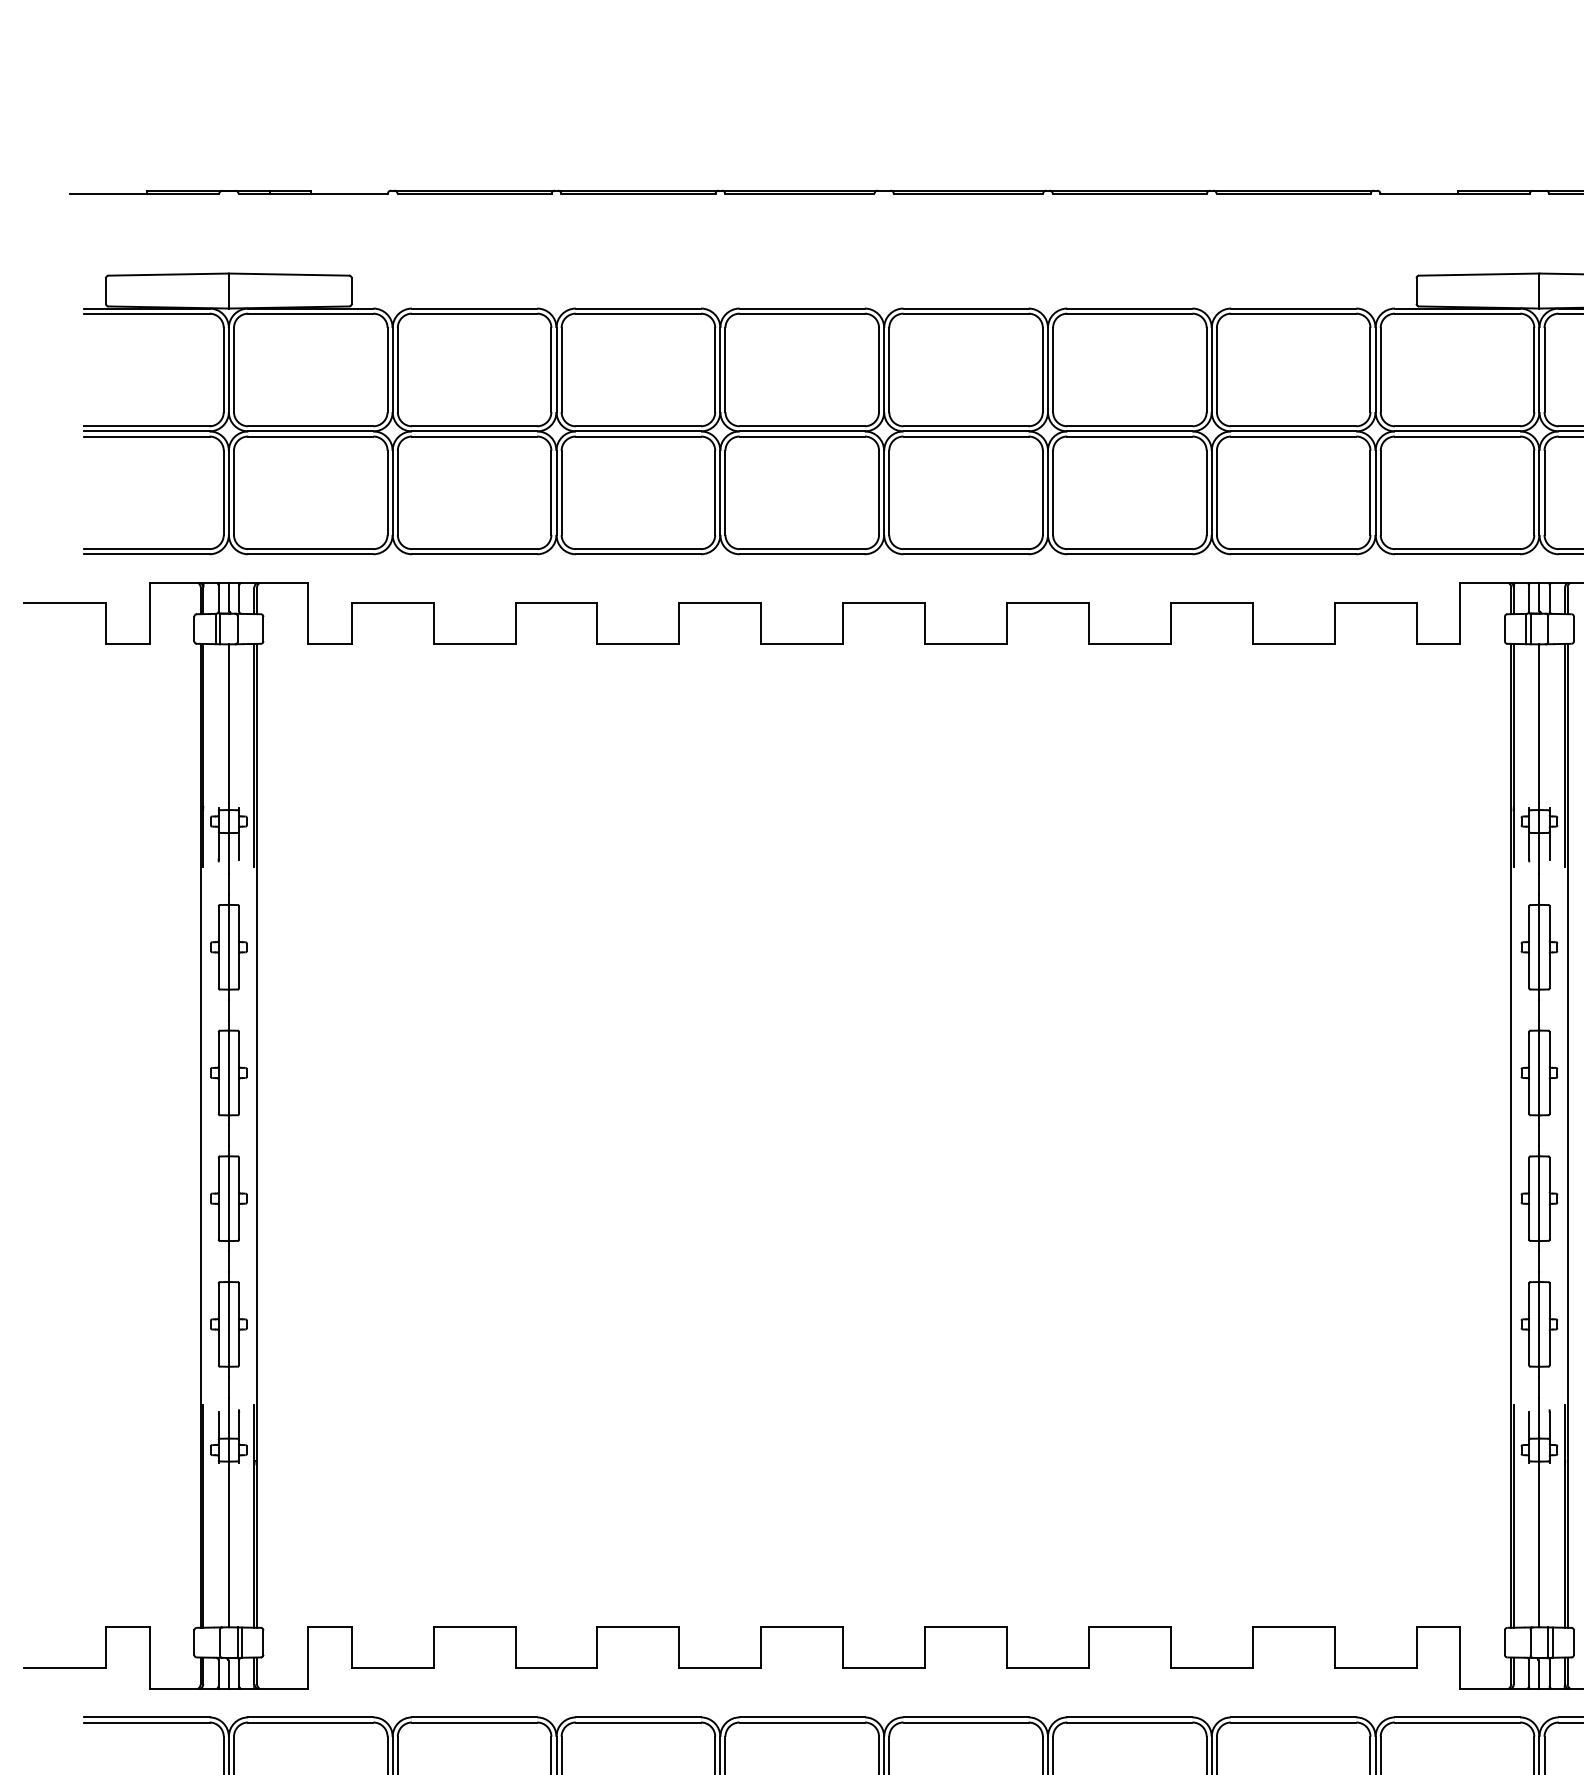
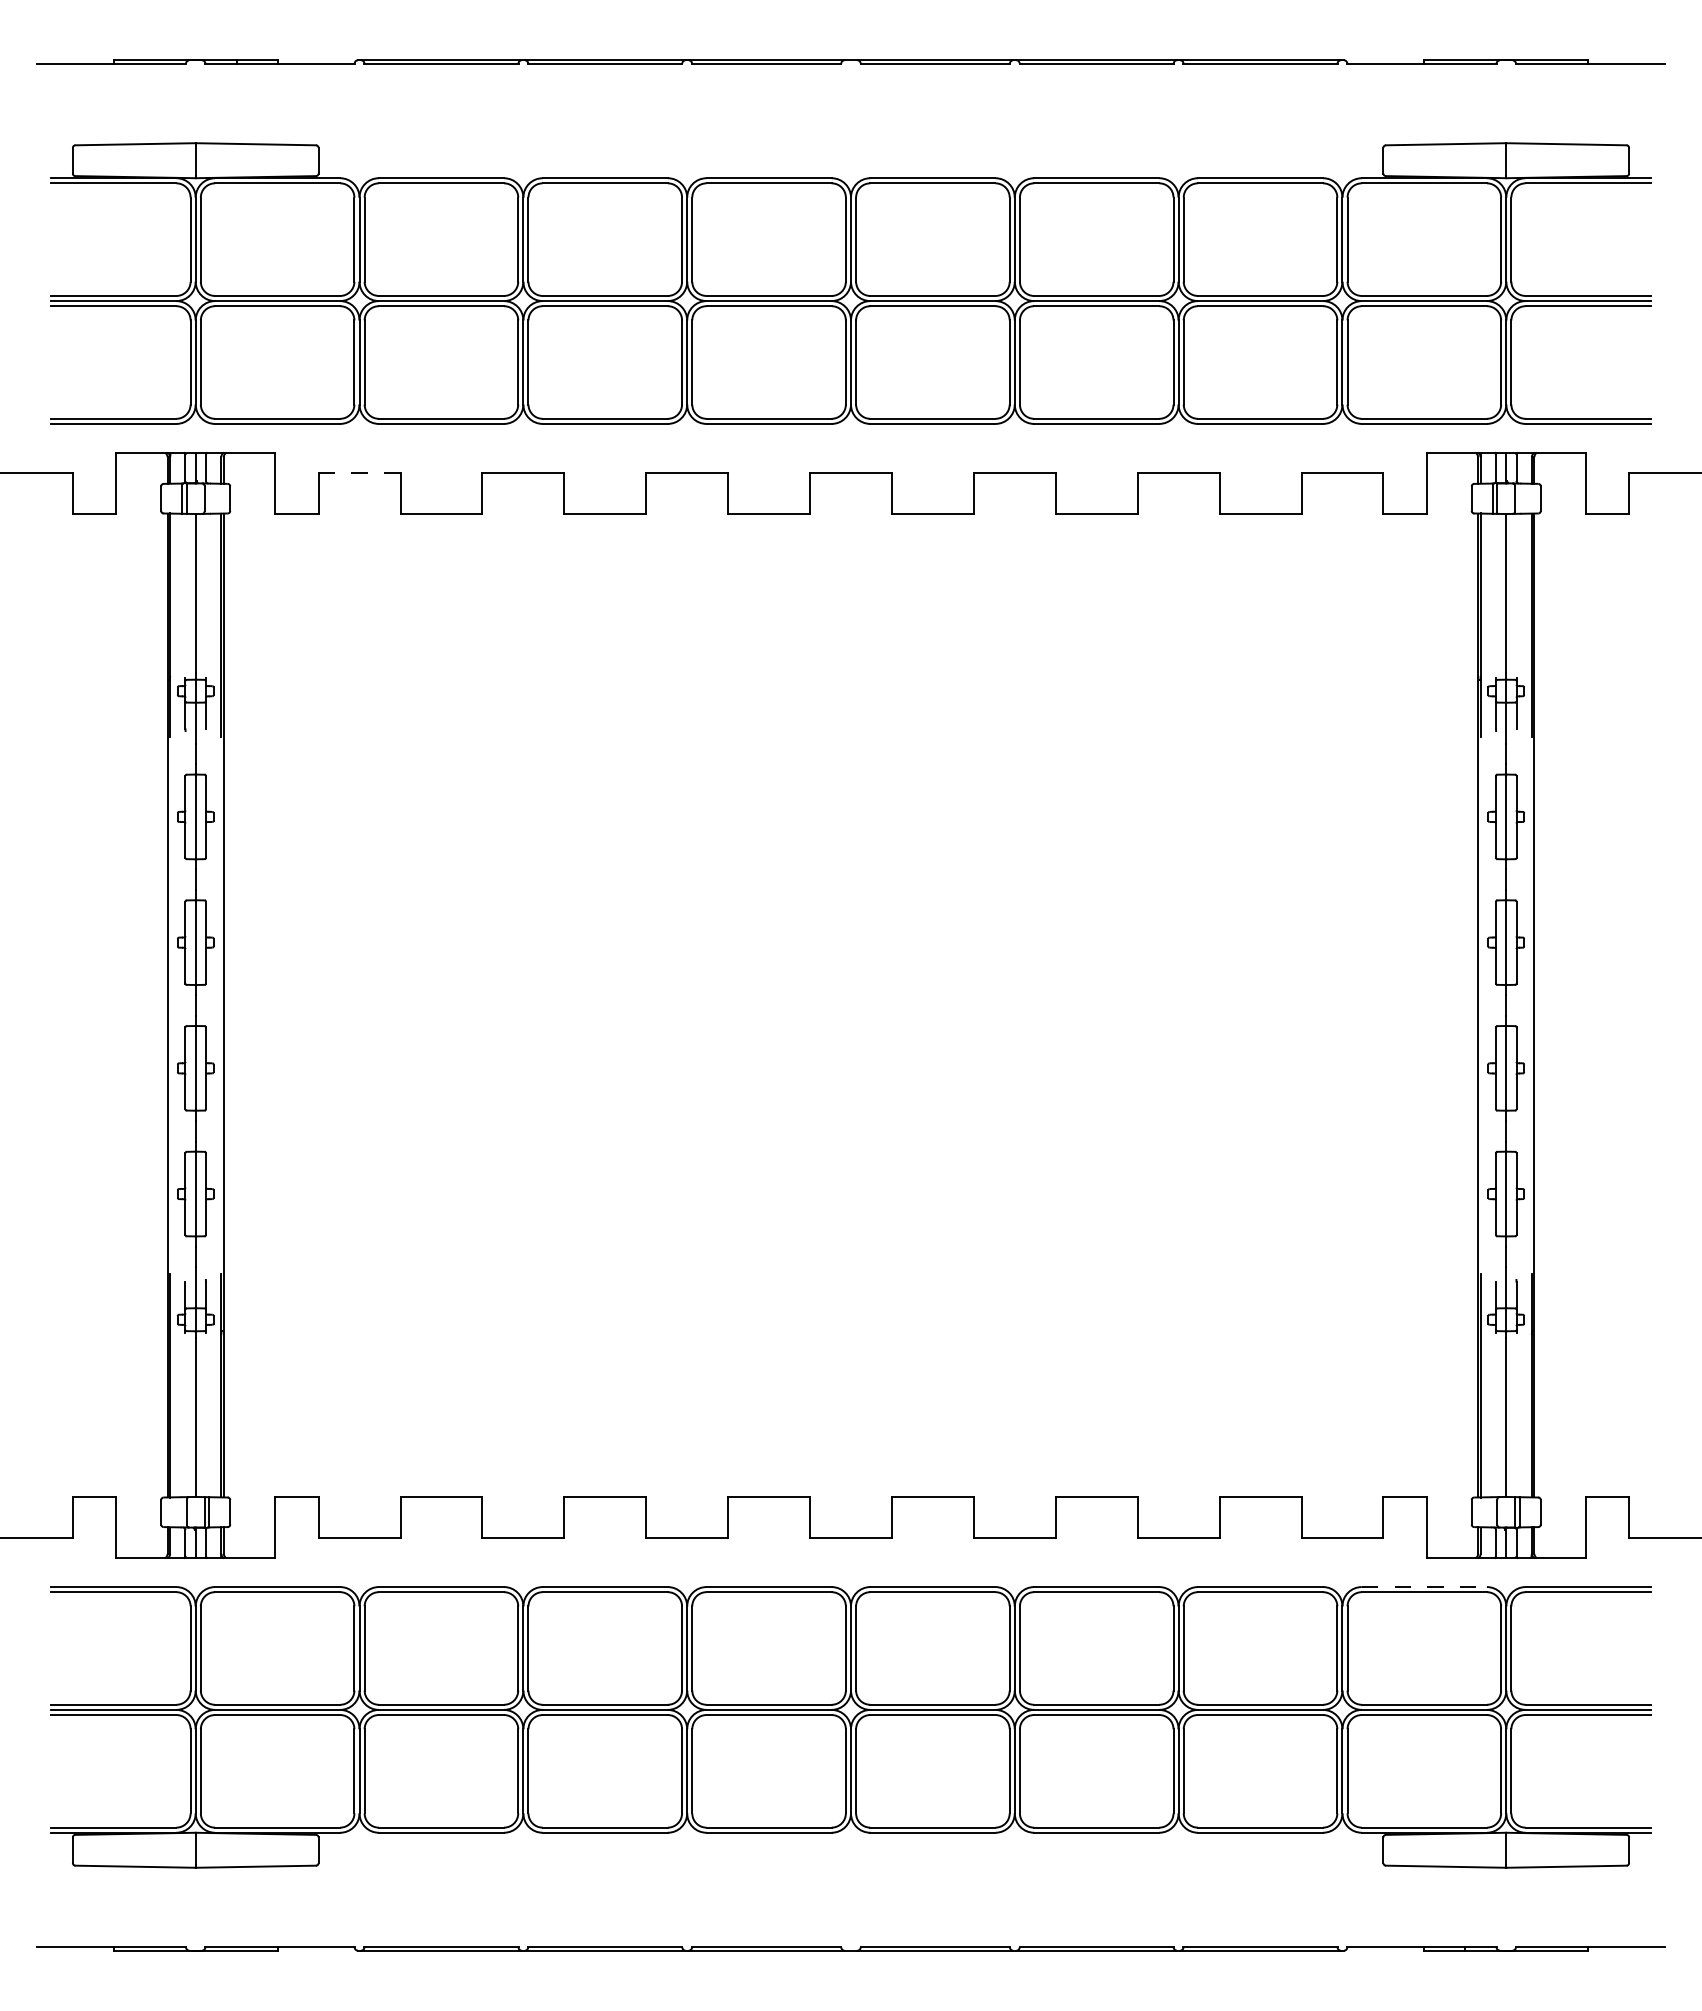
line: (392, 603) -> (359, 473), solid -> dashed
line: (1457, 1717) -> (1424, 1587), solid -> dashed

